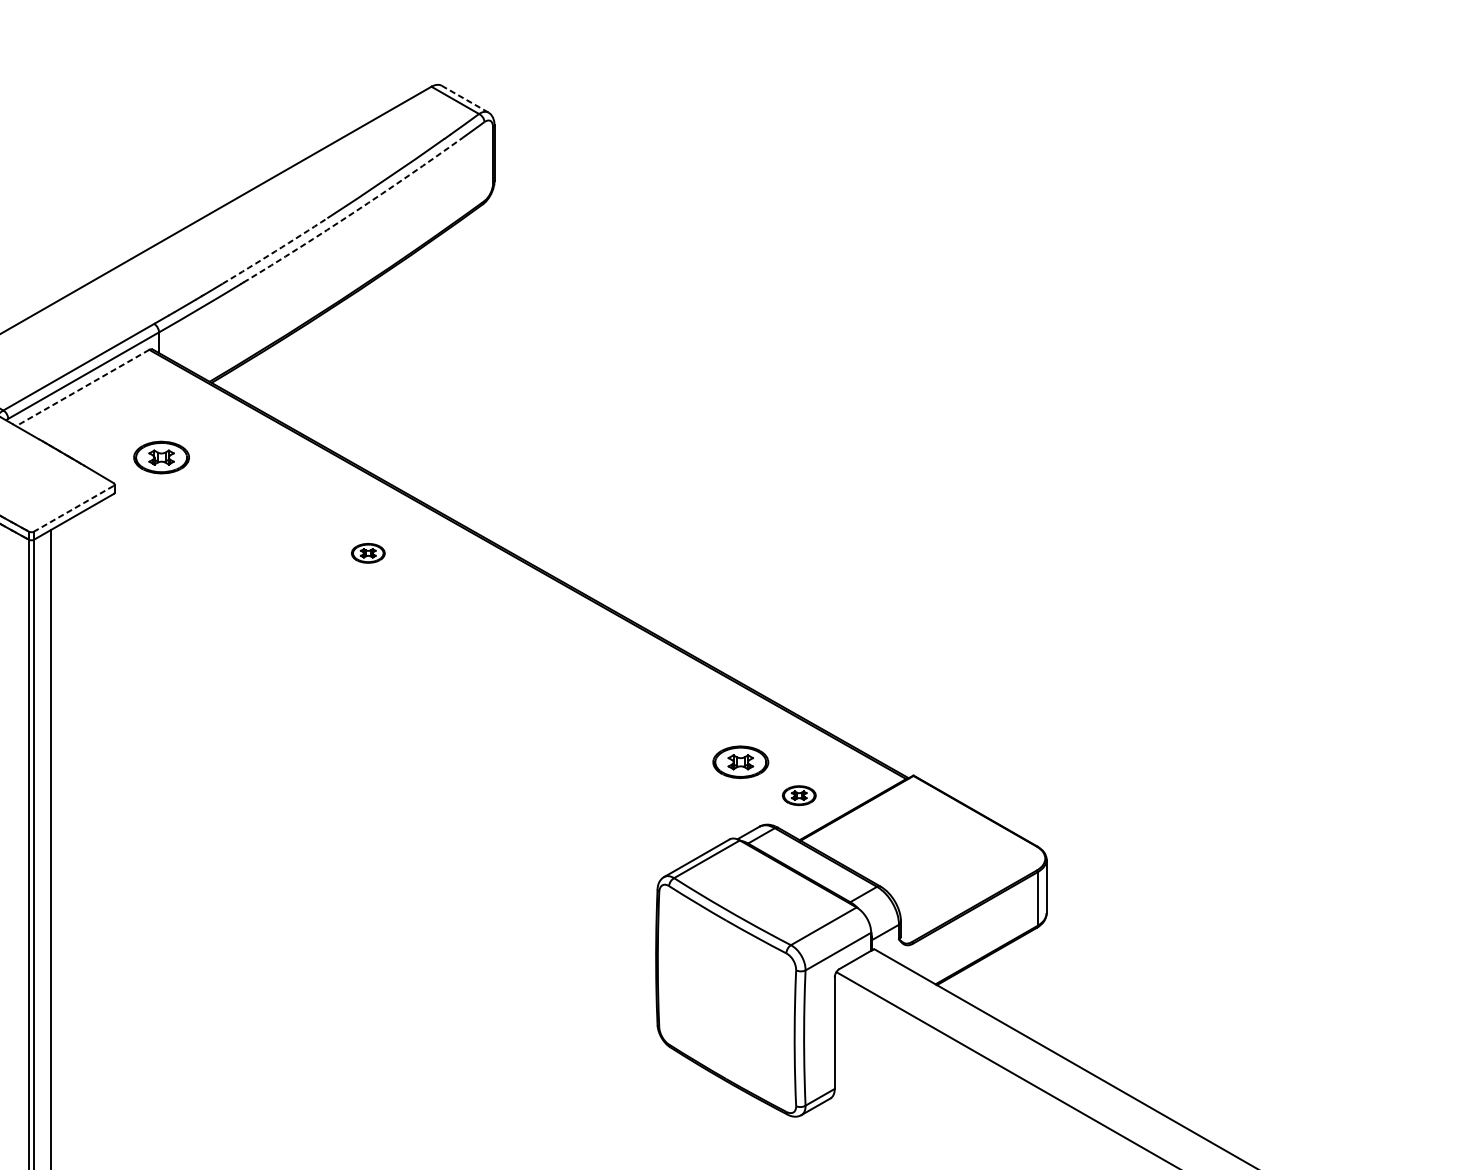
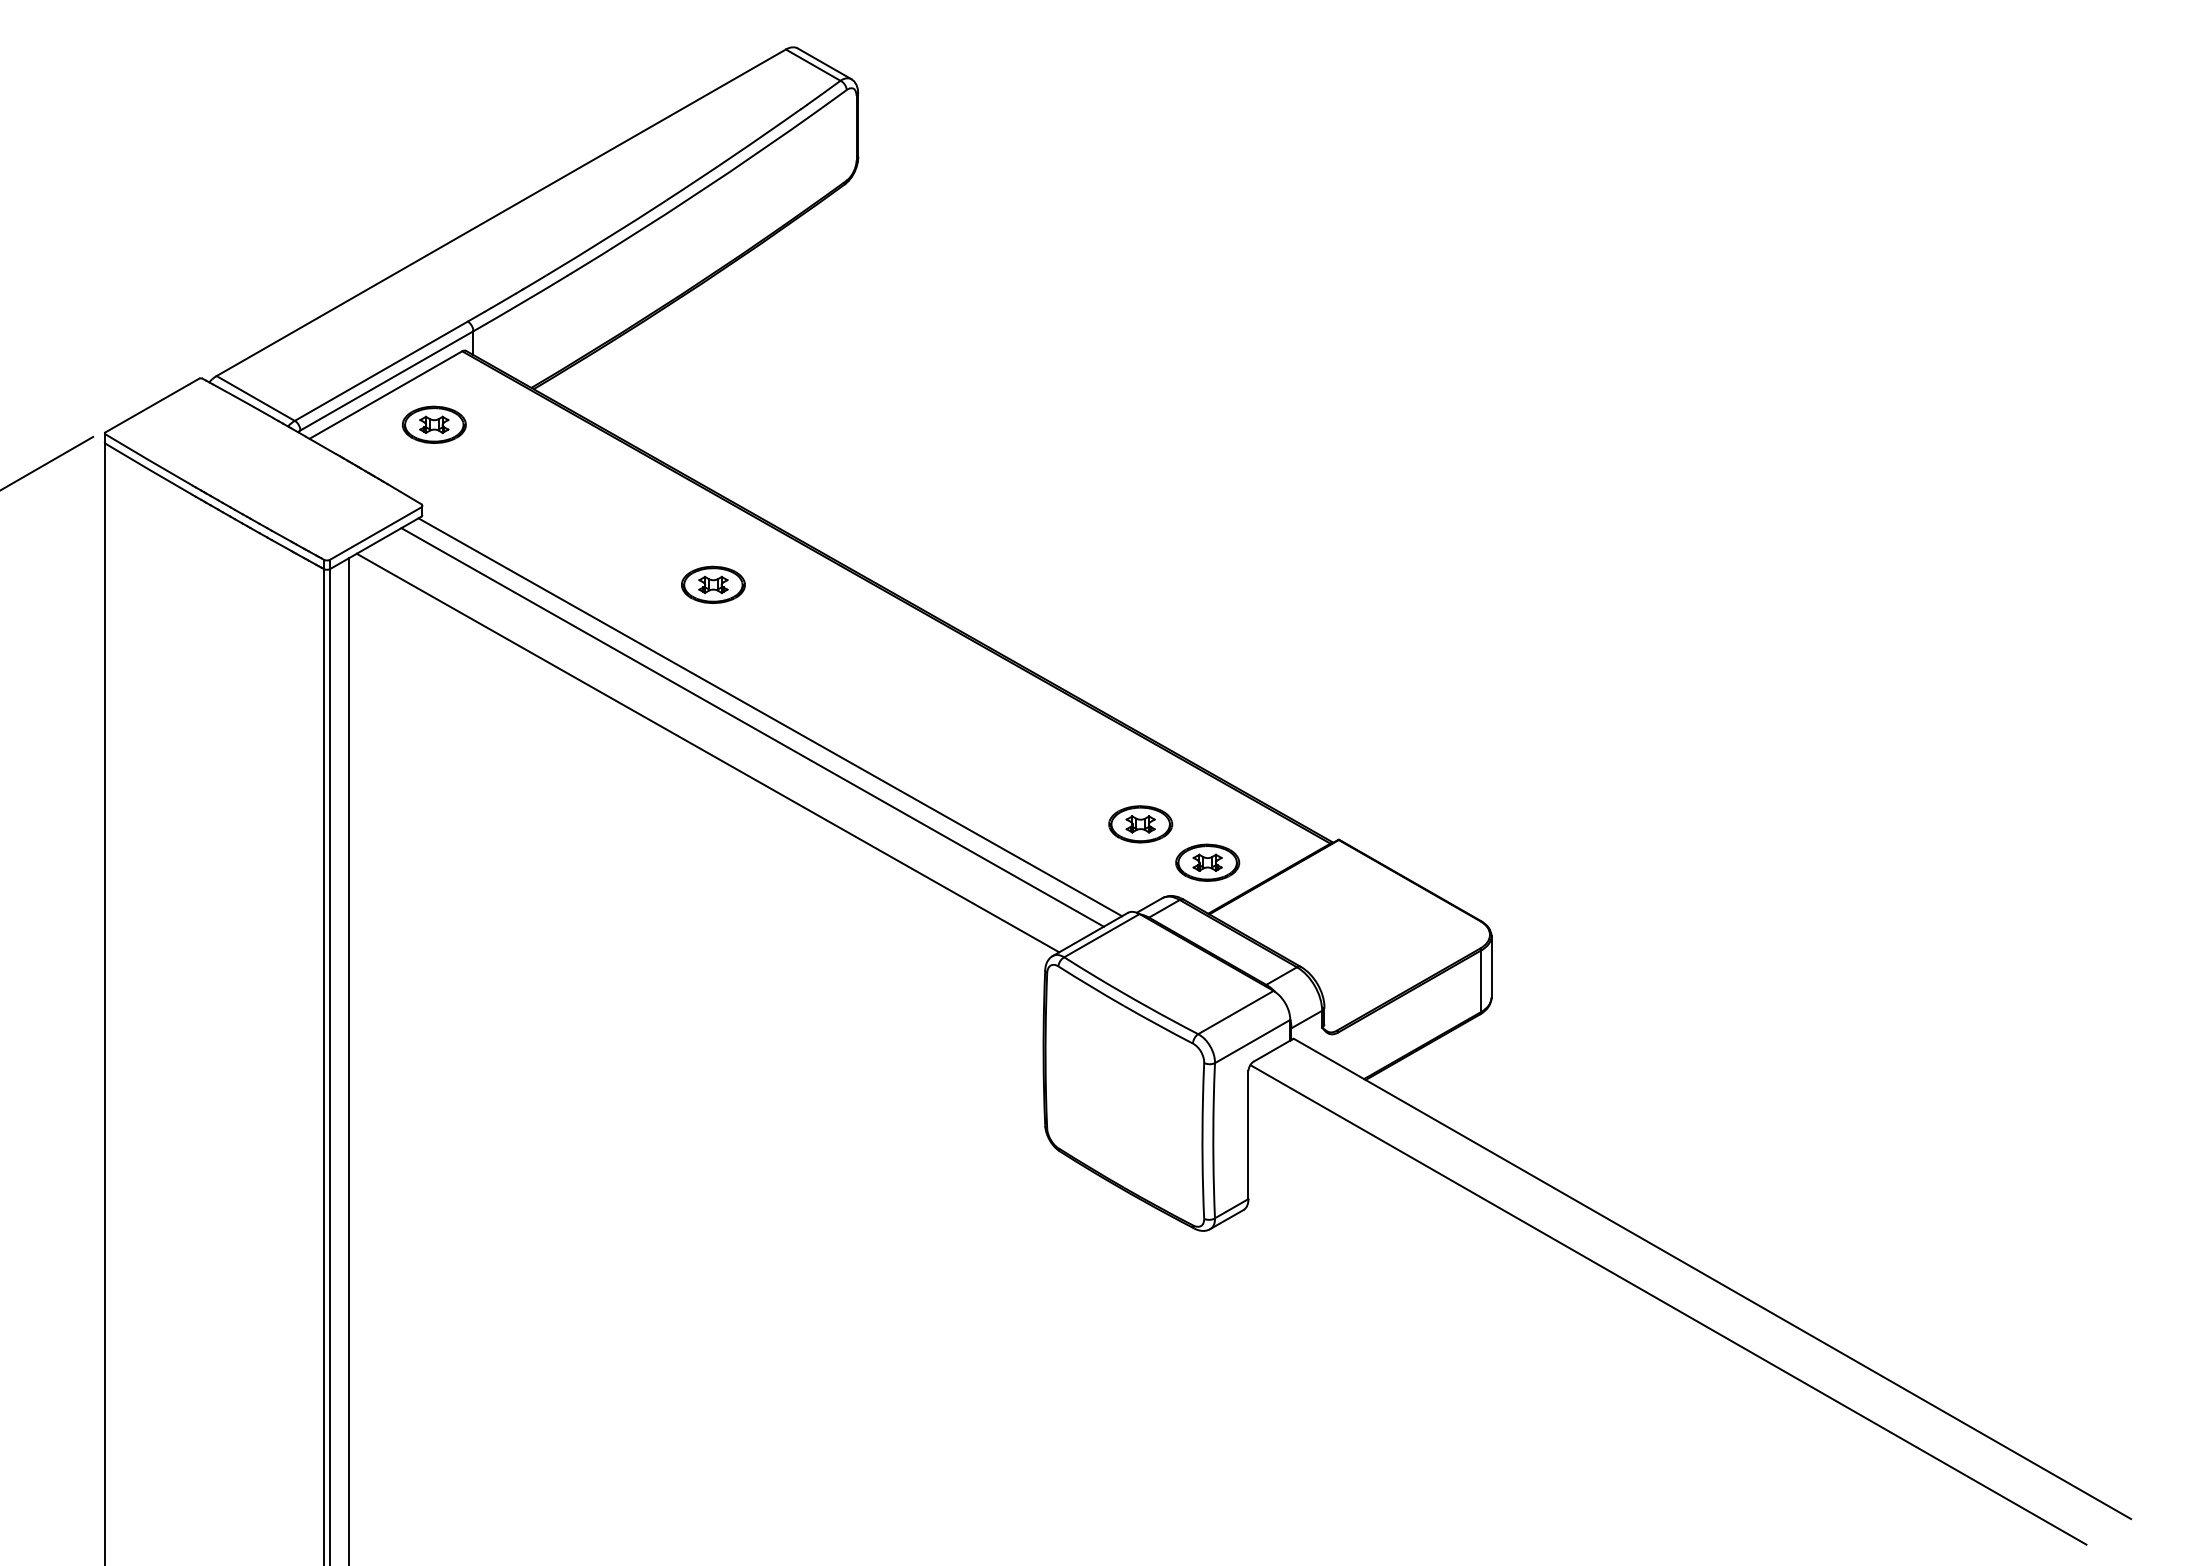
line: (465, 98) -> (824, 63), dashed -> solid
arc: (354, 212) -> (697, 193), dashed -> solid
arc: (275, 251) -> (606, 238), dashed -> solid
line: (82, 388) -> (385, 395), dashed -> solid
part: (161, 457) -> (434, 424), moved
line: (73, 508) -> (375, 533), dashed -> solid
part: (368, 553) -> (713, 584), size x1.67
line: (418, 669) -> (770, 717), added
line: (402, 677) -> (752, 727), added
line: (363, 699) -> (707, 752), added
part: (799, 795) -> (1207, 862), size x1.67

